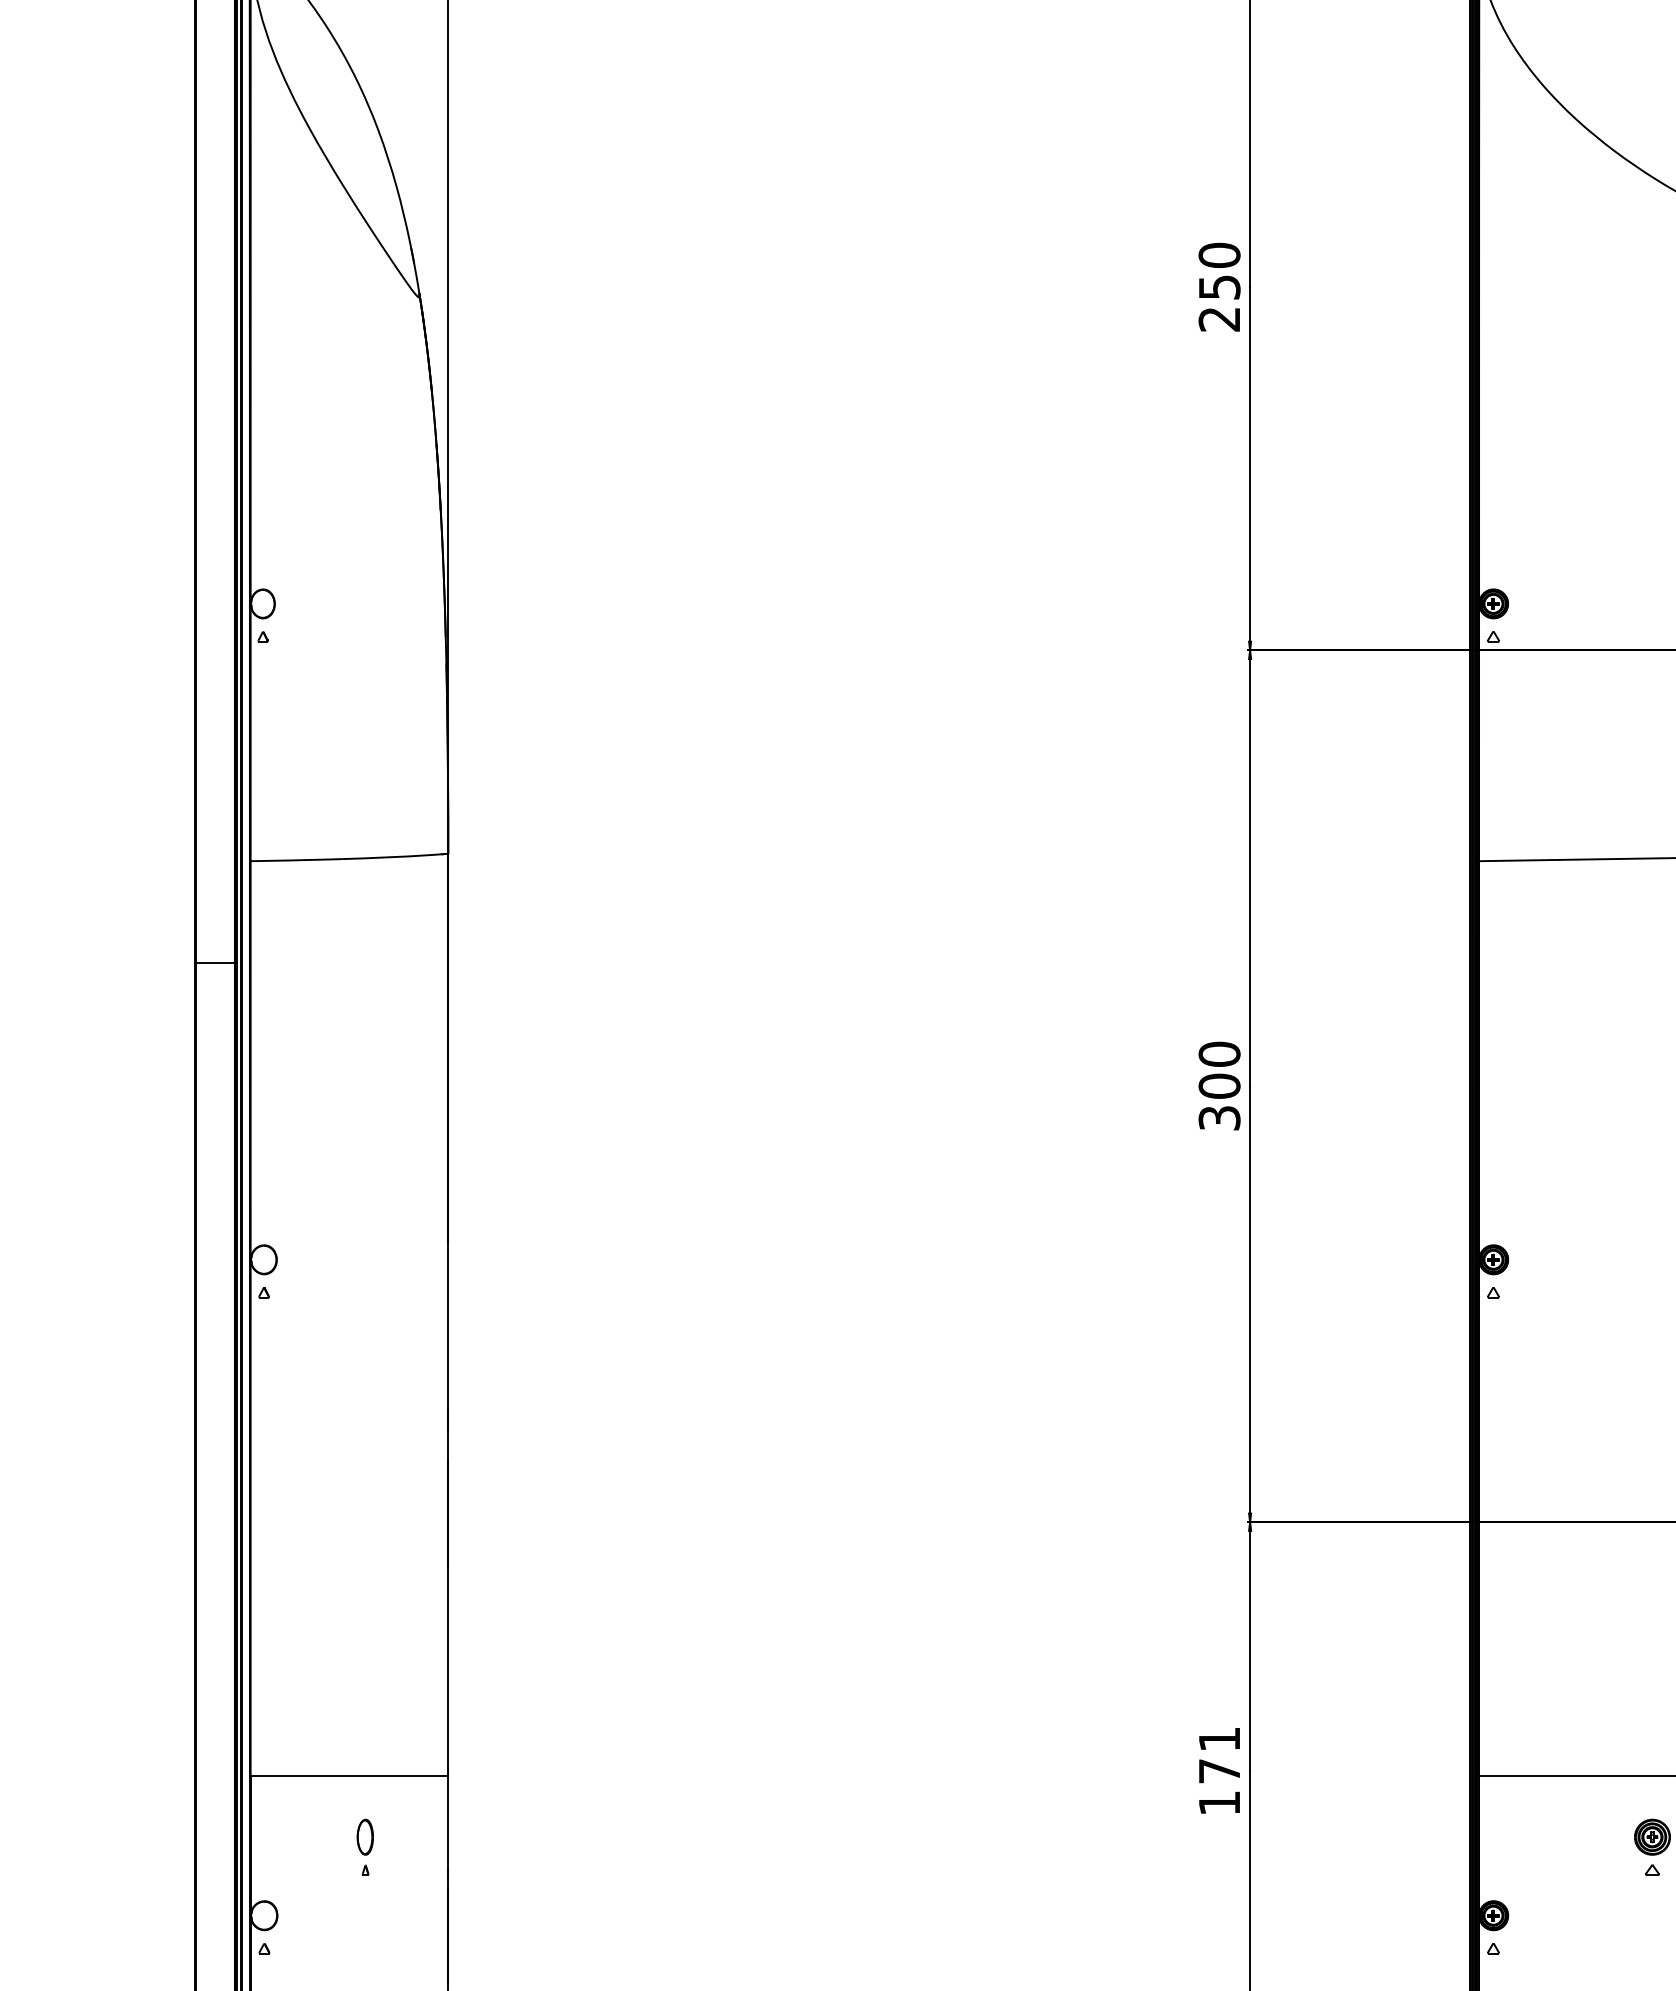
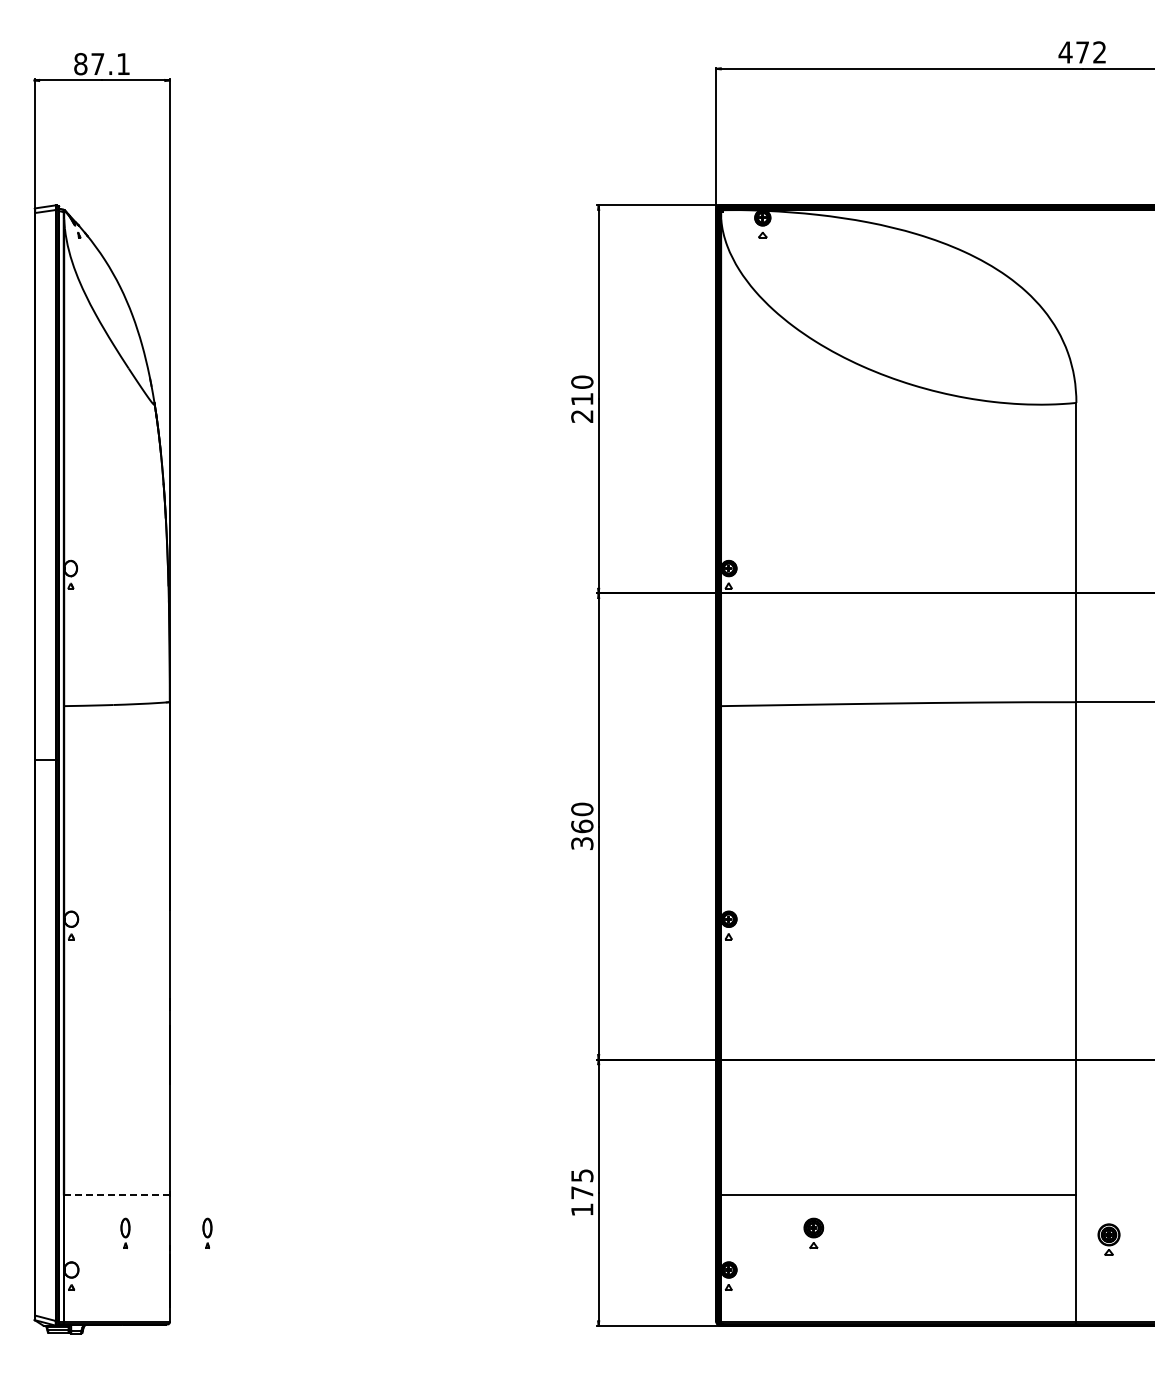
text: (1219, 287) -> (582, 399), 250 -> 210
text: (1219, 1086) -> (582, 826), 300 -> 360
text: (1219, 1738) -> (582, 1175), 171 -> 175
line: (350, 1776) -> (117, 1195), solid -> dashed
part: (518, 1845) -> (207, 1232), added

